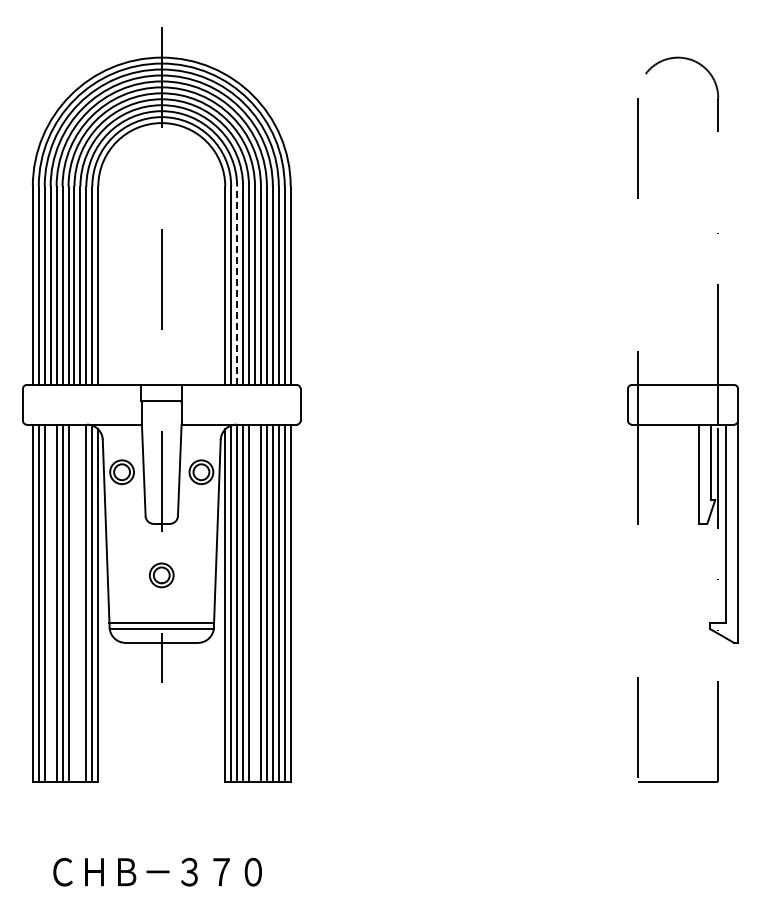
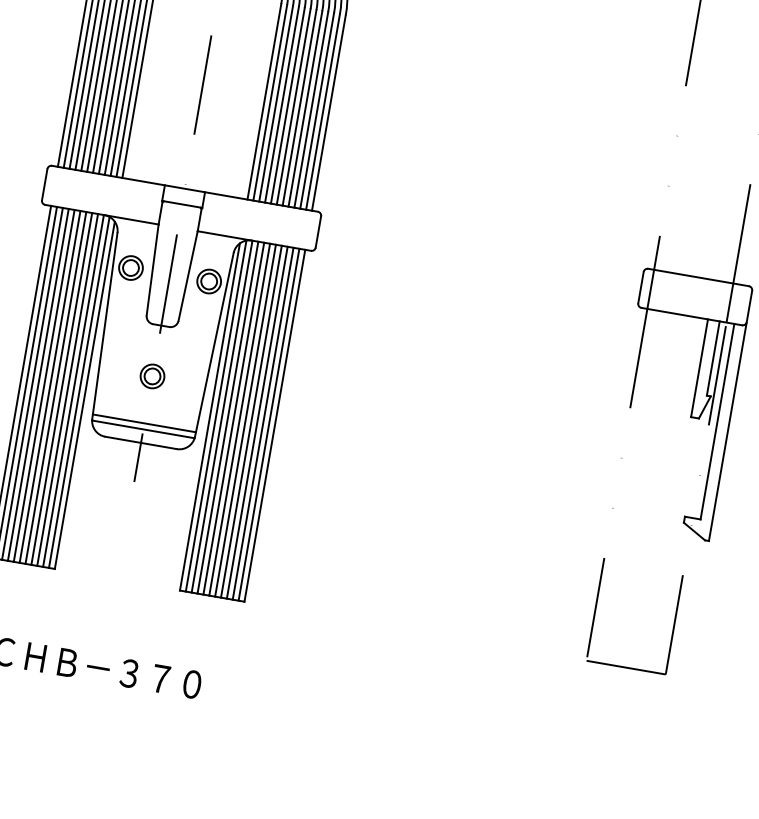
line: (237, 285) -> (276, 103), dashed -> solid
line: (50, 602) -> (38, 384), added
line: (74, 602) -> (61, 388), added
line: (80, 602) -> (67, 389), added
line: (255, 602) -> (240, 419), added

